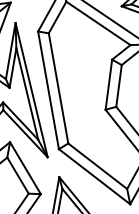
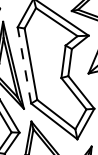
line: (48, 90) -> (24, 65), solid -> dashed

